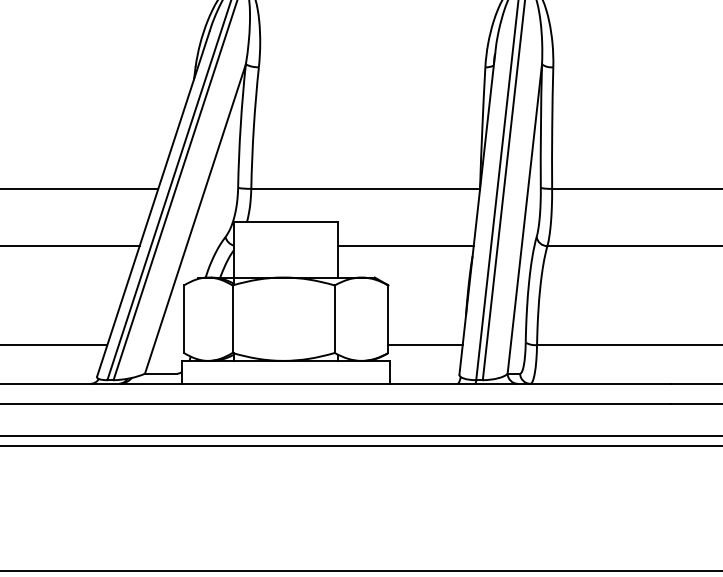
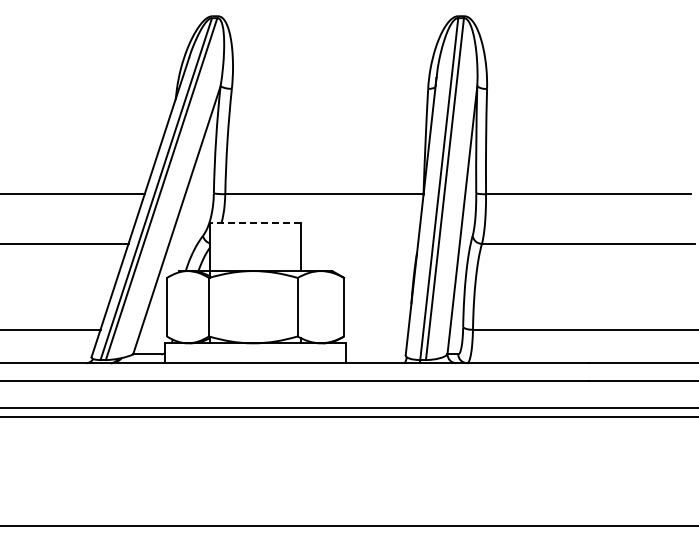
line: (286, 222) -> (255, 223), solid -> dashed
line: (406, 245) -> (359, 243), removed
line: (425, 344) -> (376, 329), removed

